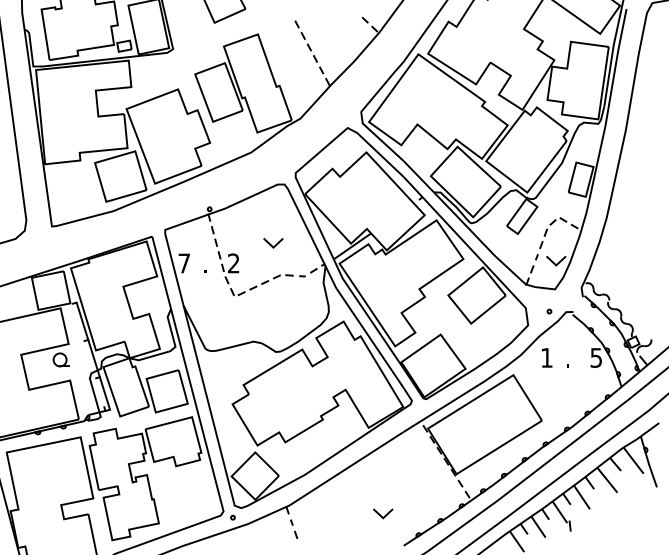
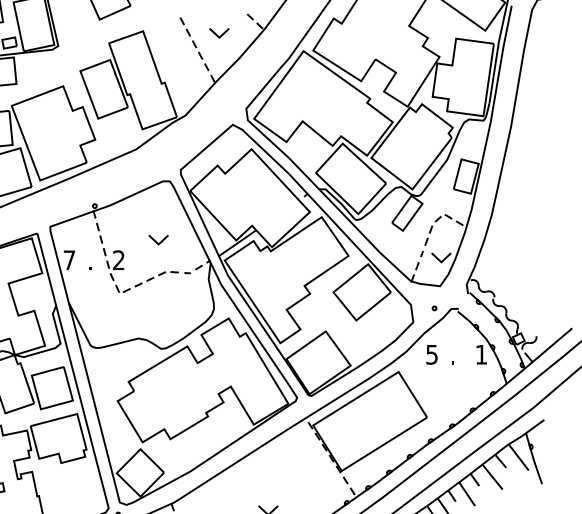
line: (332, 37) -> (217, 34), added
text: (546, 357) -> (431, 354), 1 -> 5
text: (595, 357) -> (480, 354), 5 -> 1

